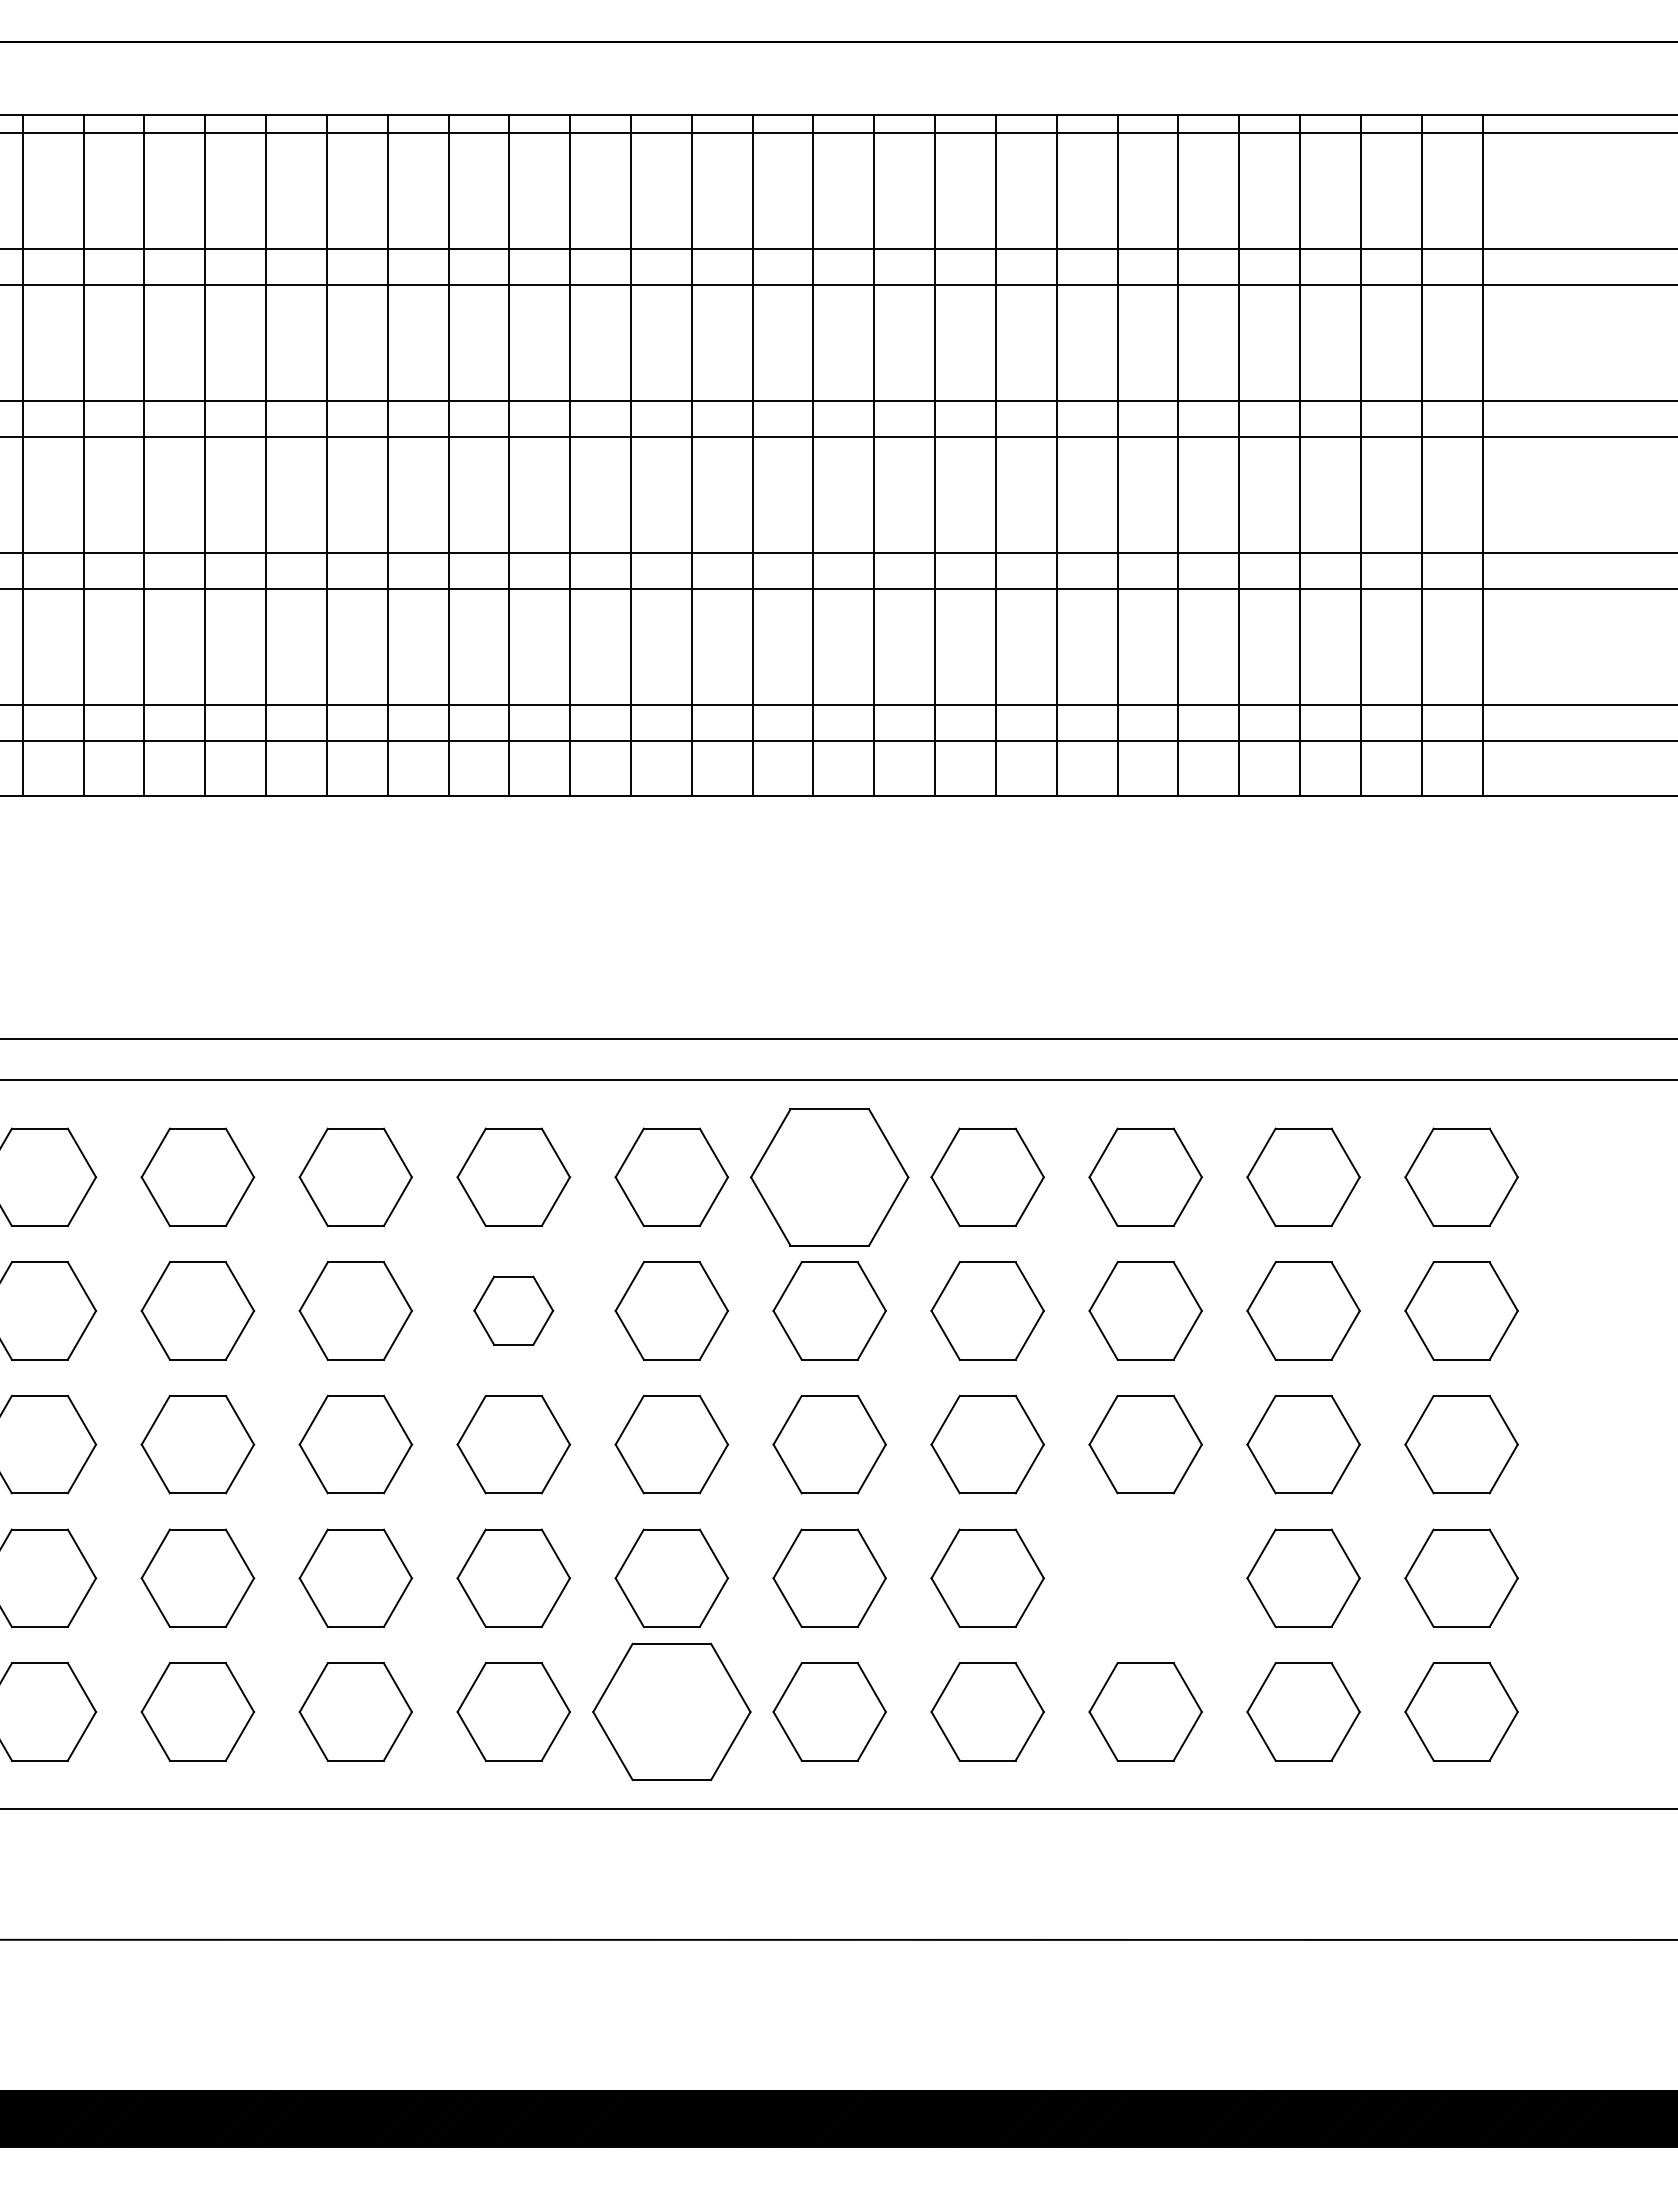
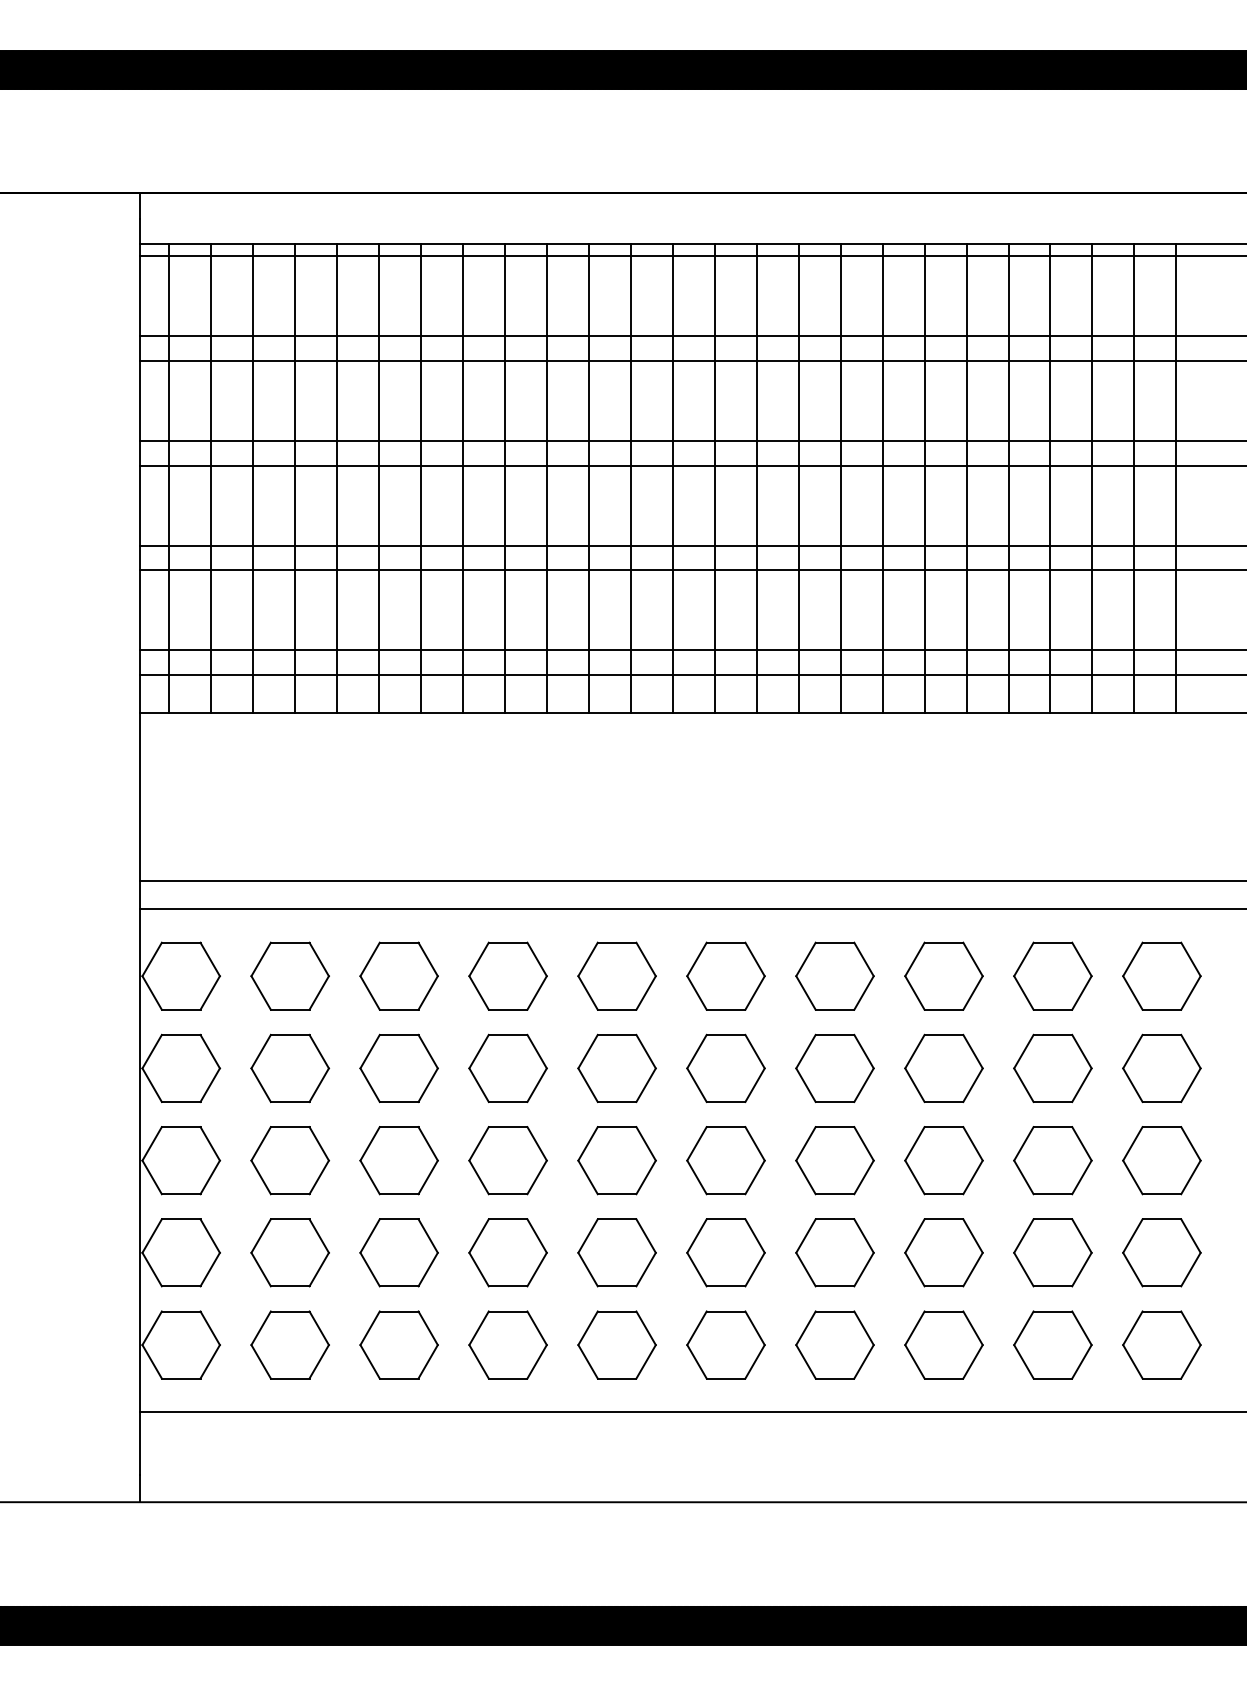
part: (828, 1176) -> (725, 975), size x0.71
part: (512, 1309) -> (507, 1067), size x1.43
part: (1145, 1577) -> (943, 1252), added
part: (670, 1711) -> (616, 1344), size x0.71

